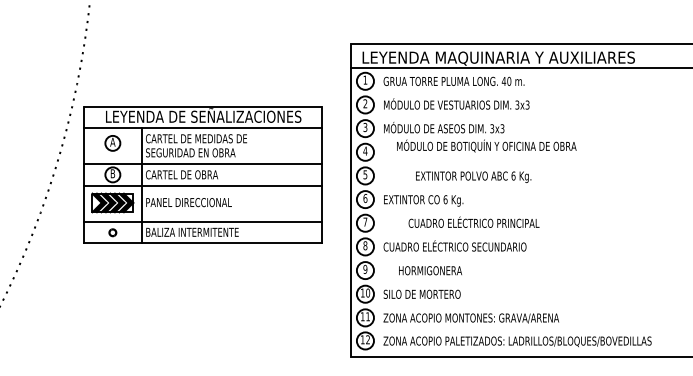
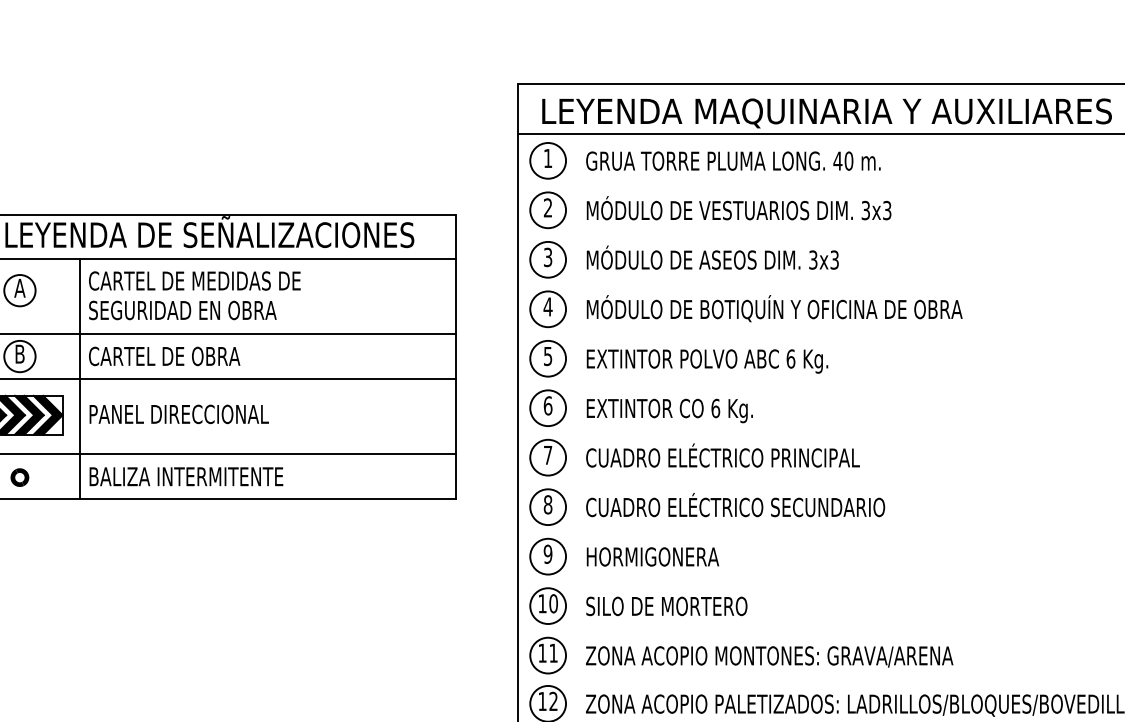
text: (486, 145) -> (774, 307), moved
text: (473, 176) -> (707, 359), moved
text: (473, 221) -> (721, 454), moved
text: (430, 270) -> (652, 556), moved

